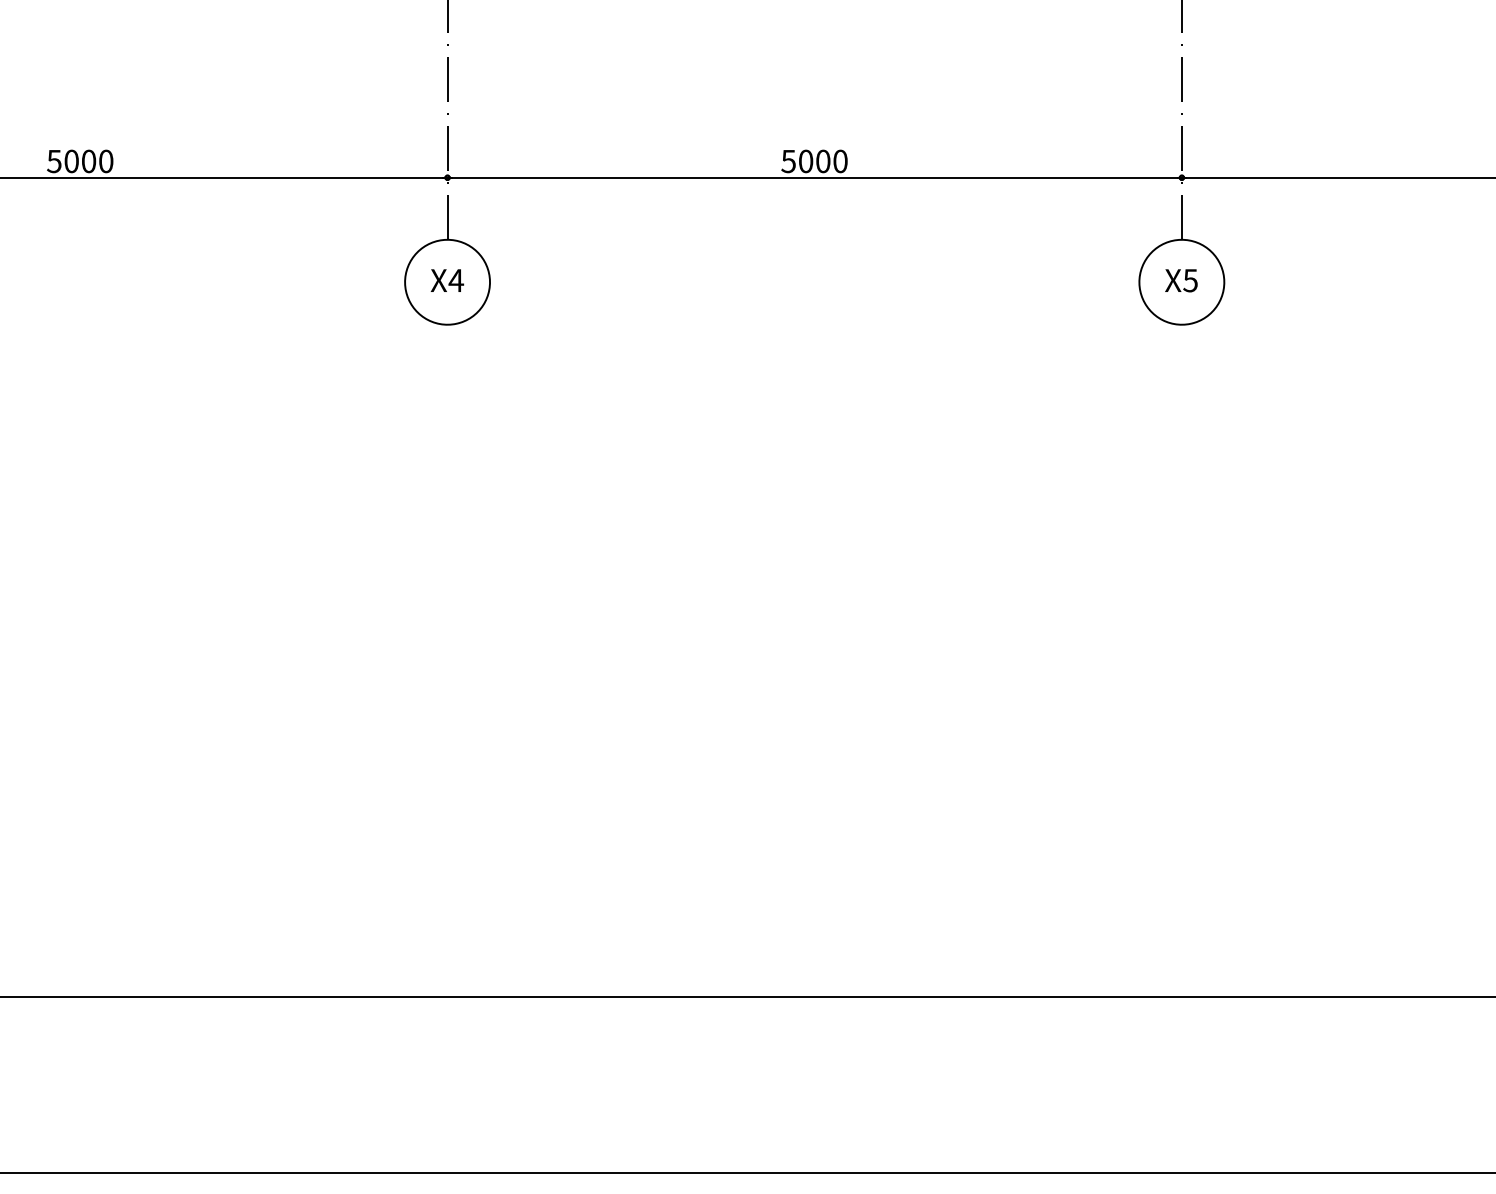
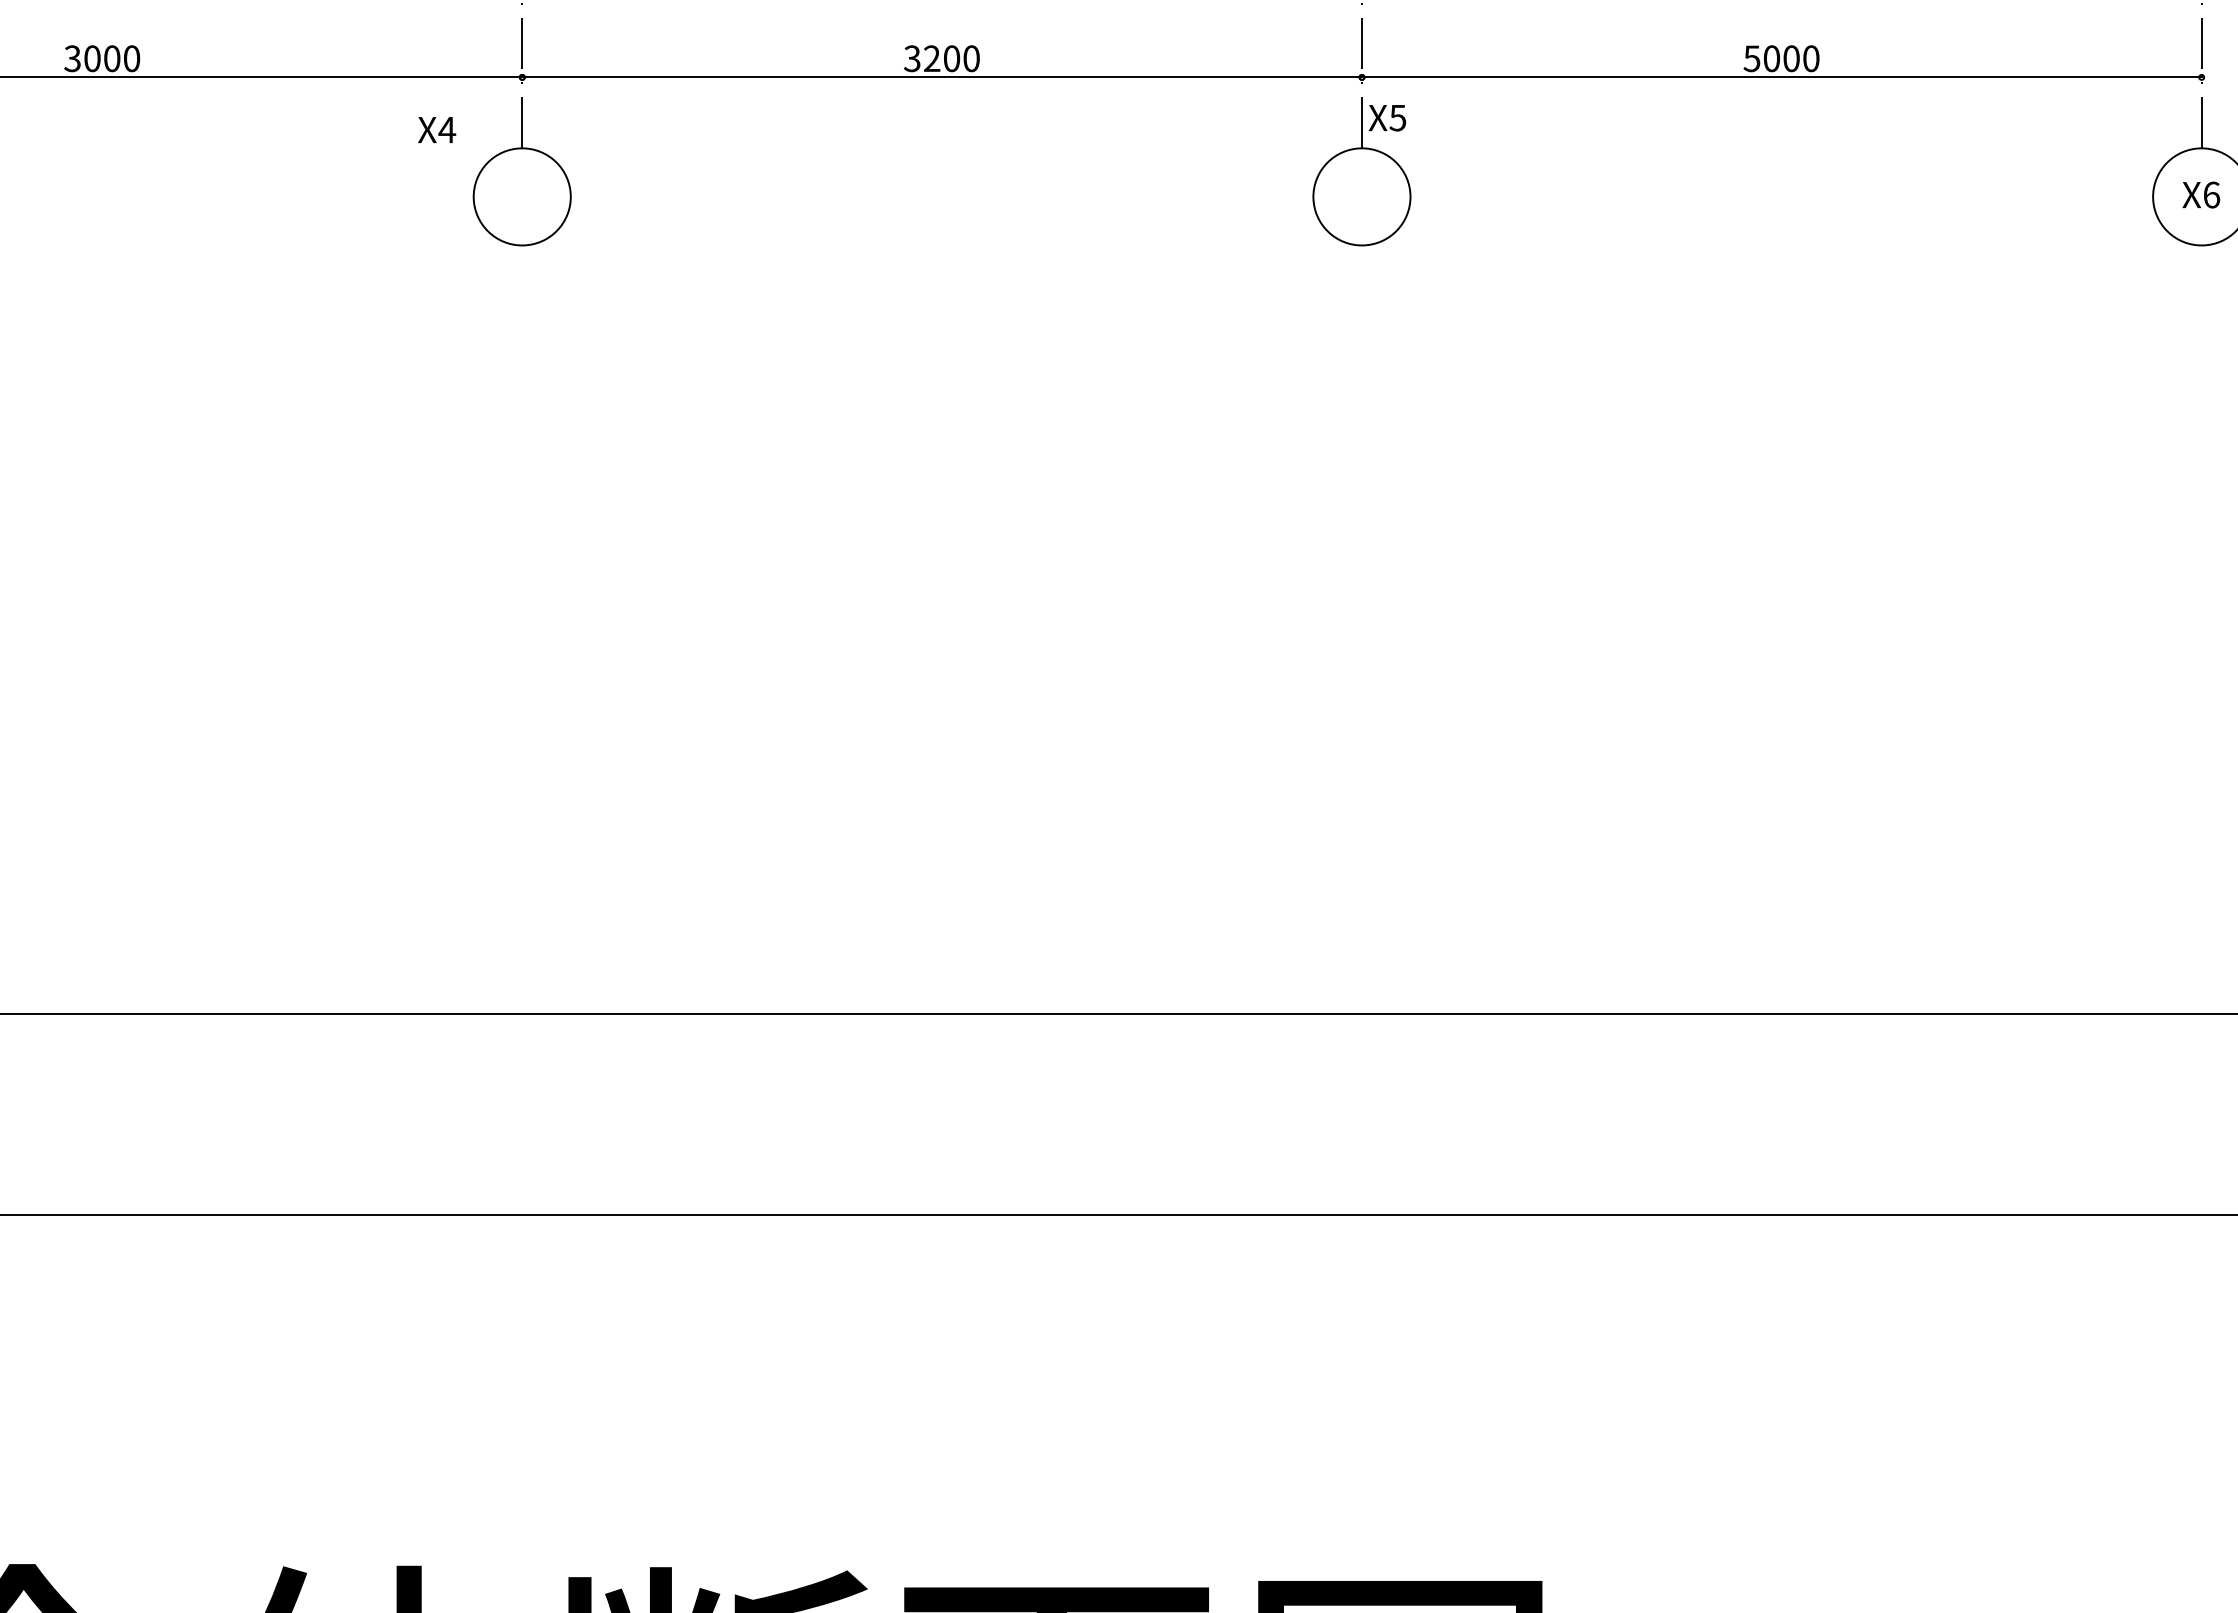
text: (54, 161) -> (72, 58), 5000 -> 3000
text: (797, 161) -> (922, 58), 5000 -> 3200
text: (447, 280) -> (437, 129), moved
text: (1180, 281) -> (1386, 118), moved

